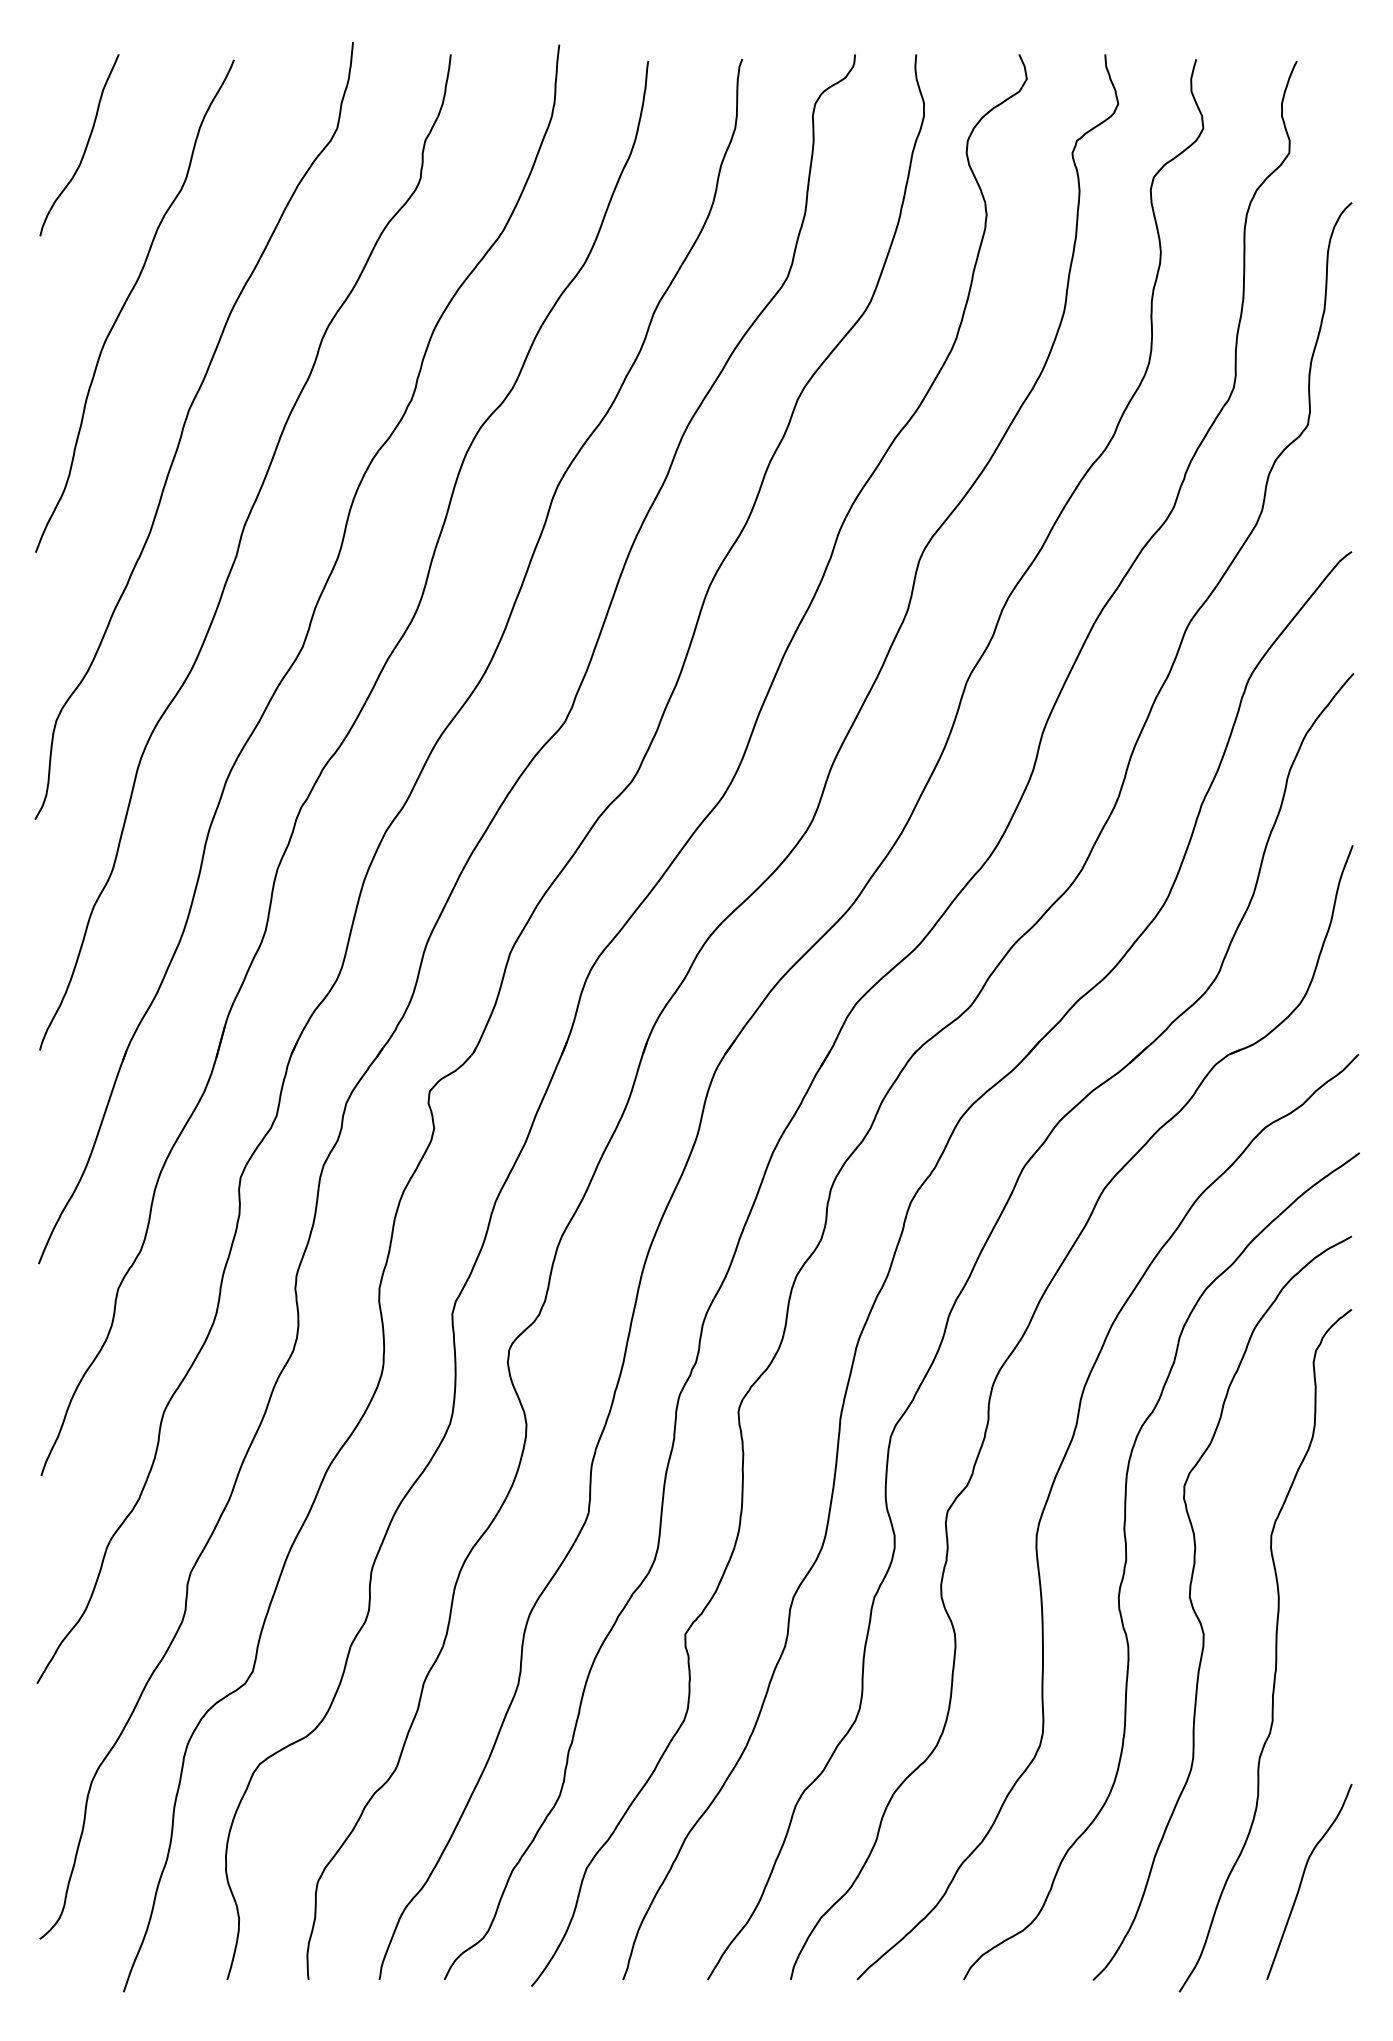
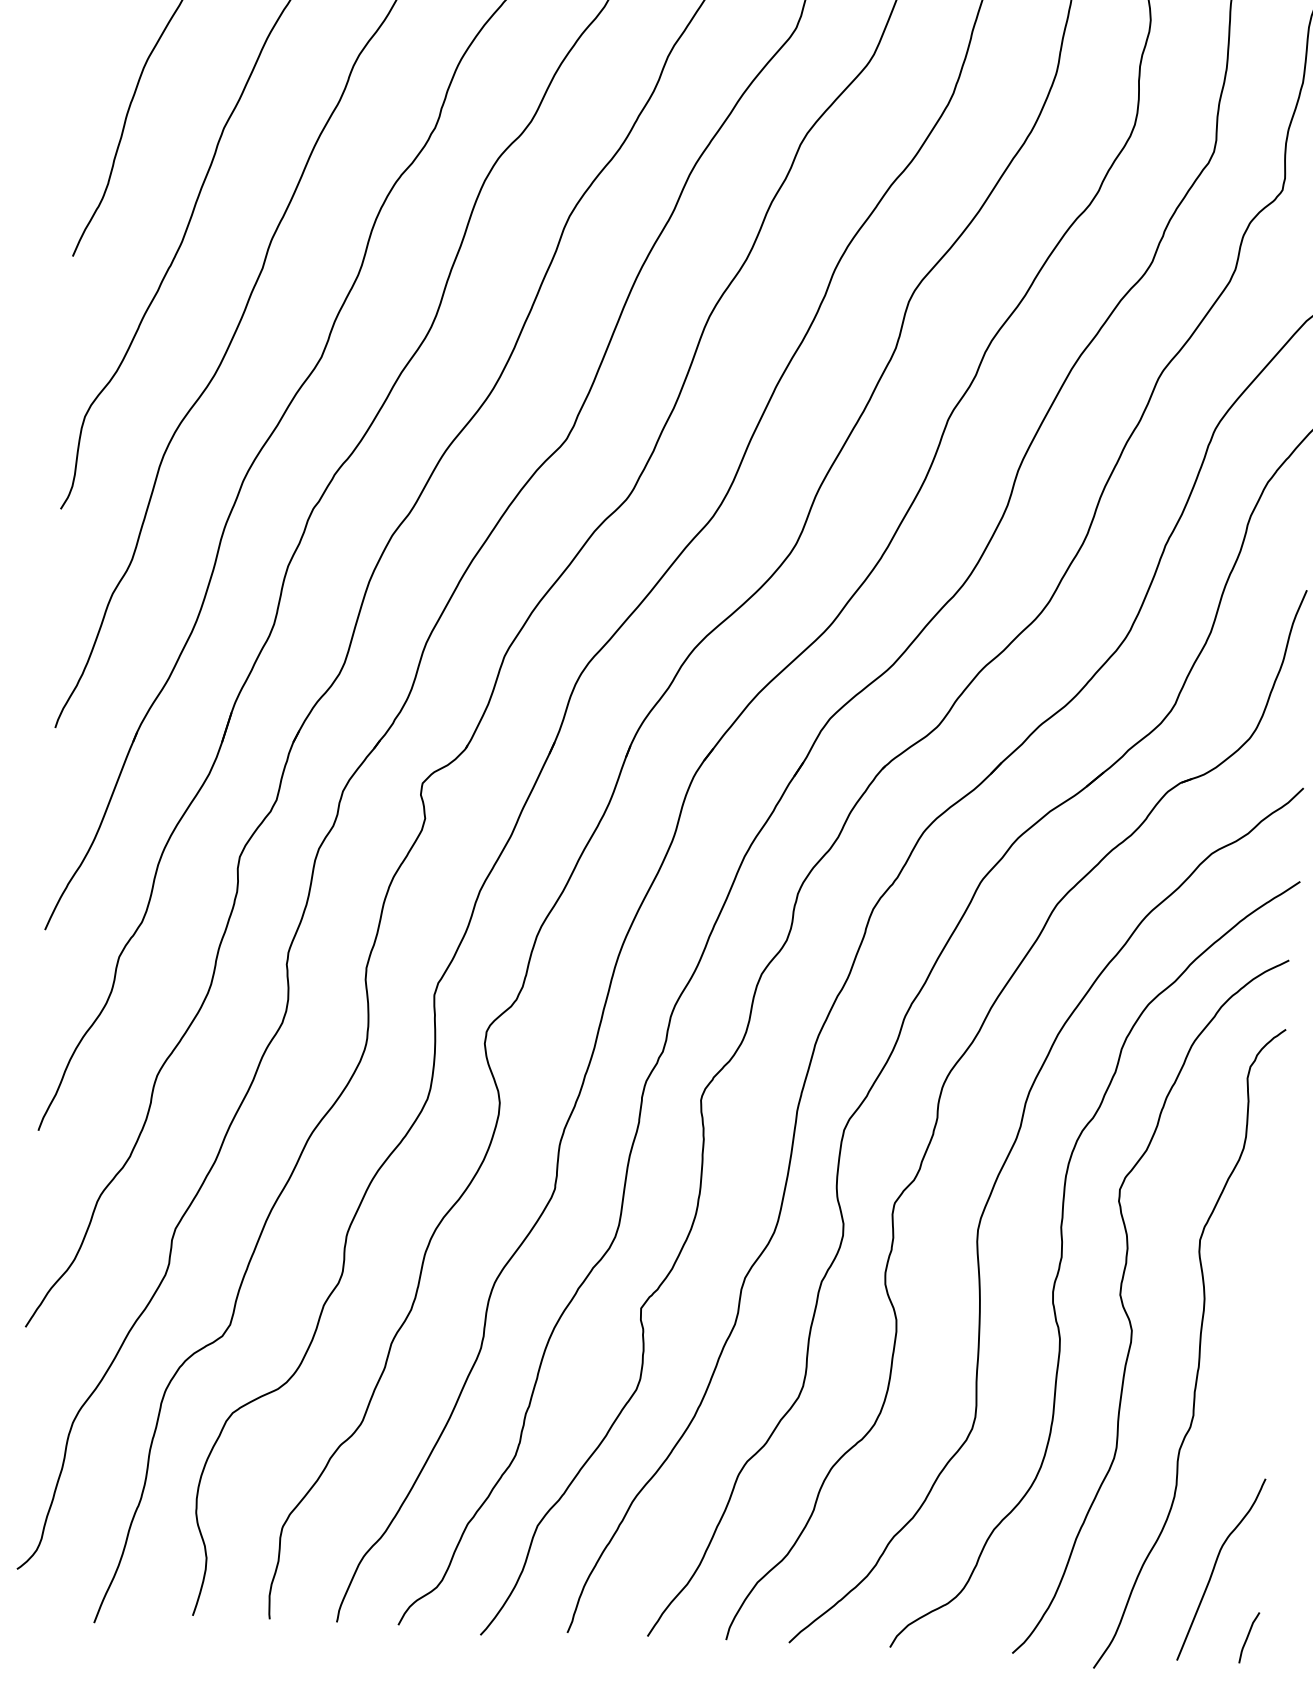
curve: (1341, 1951) -> (1248, 1636), added

